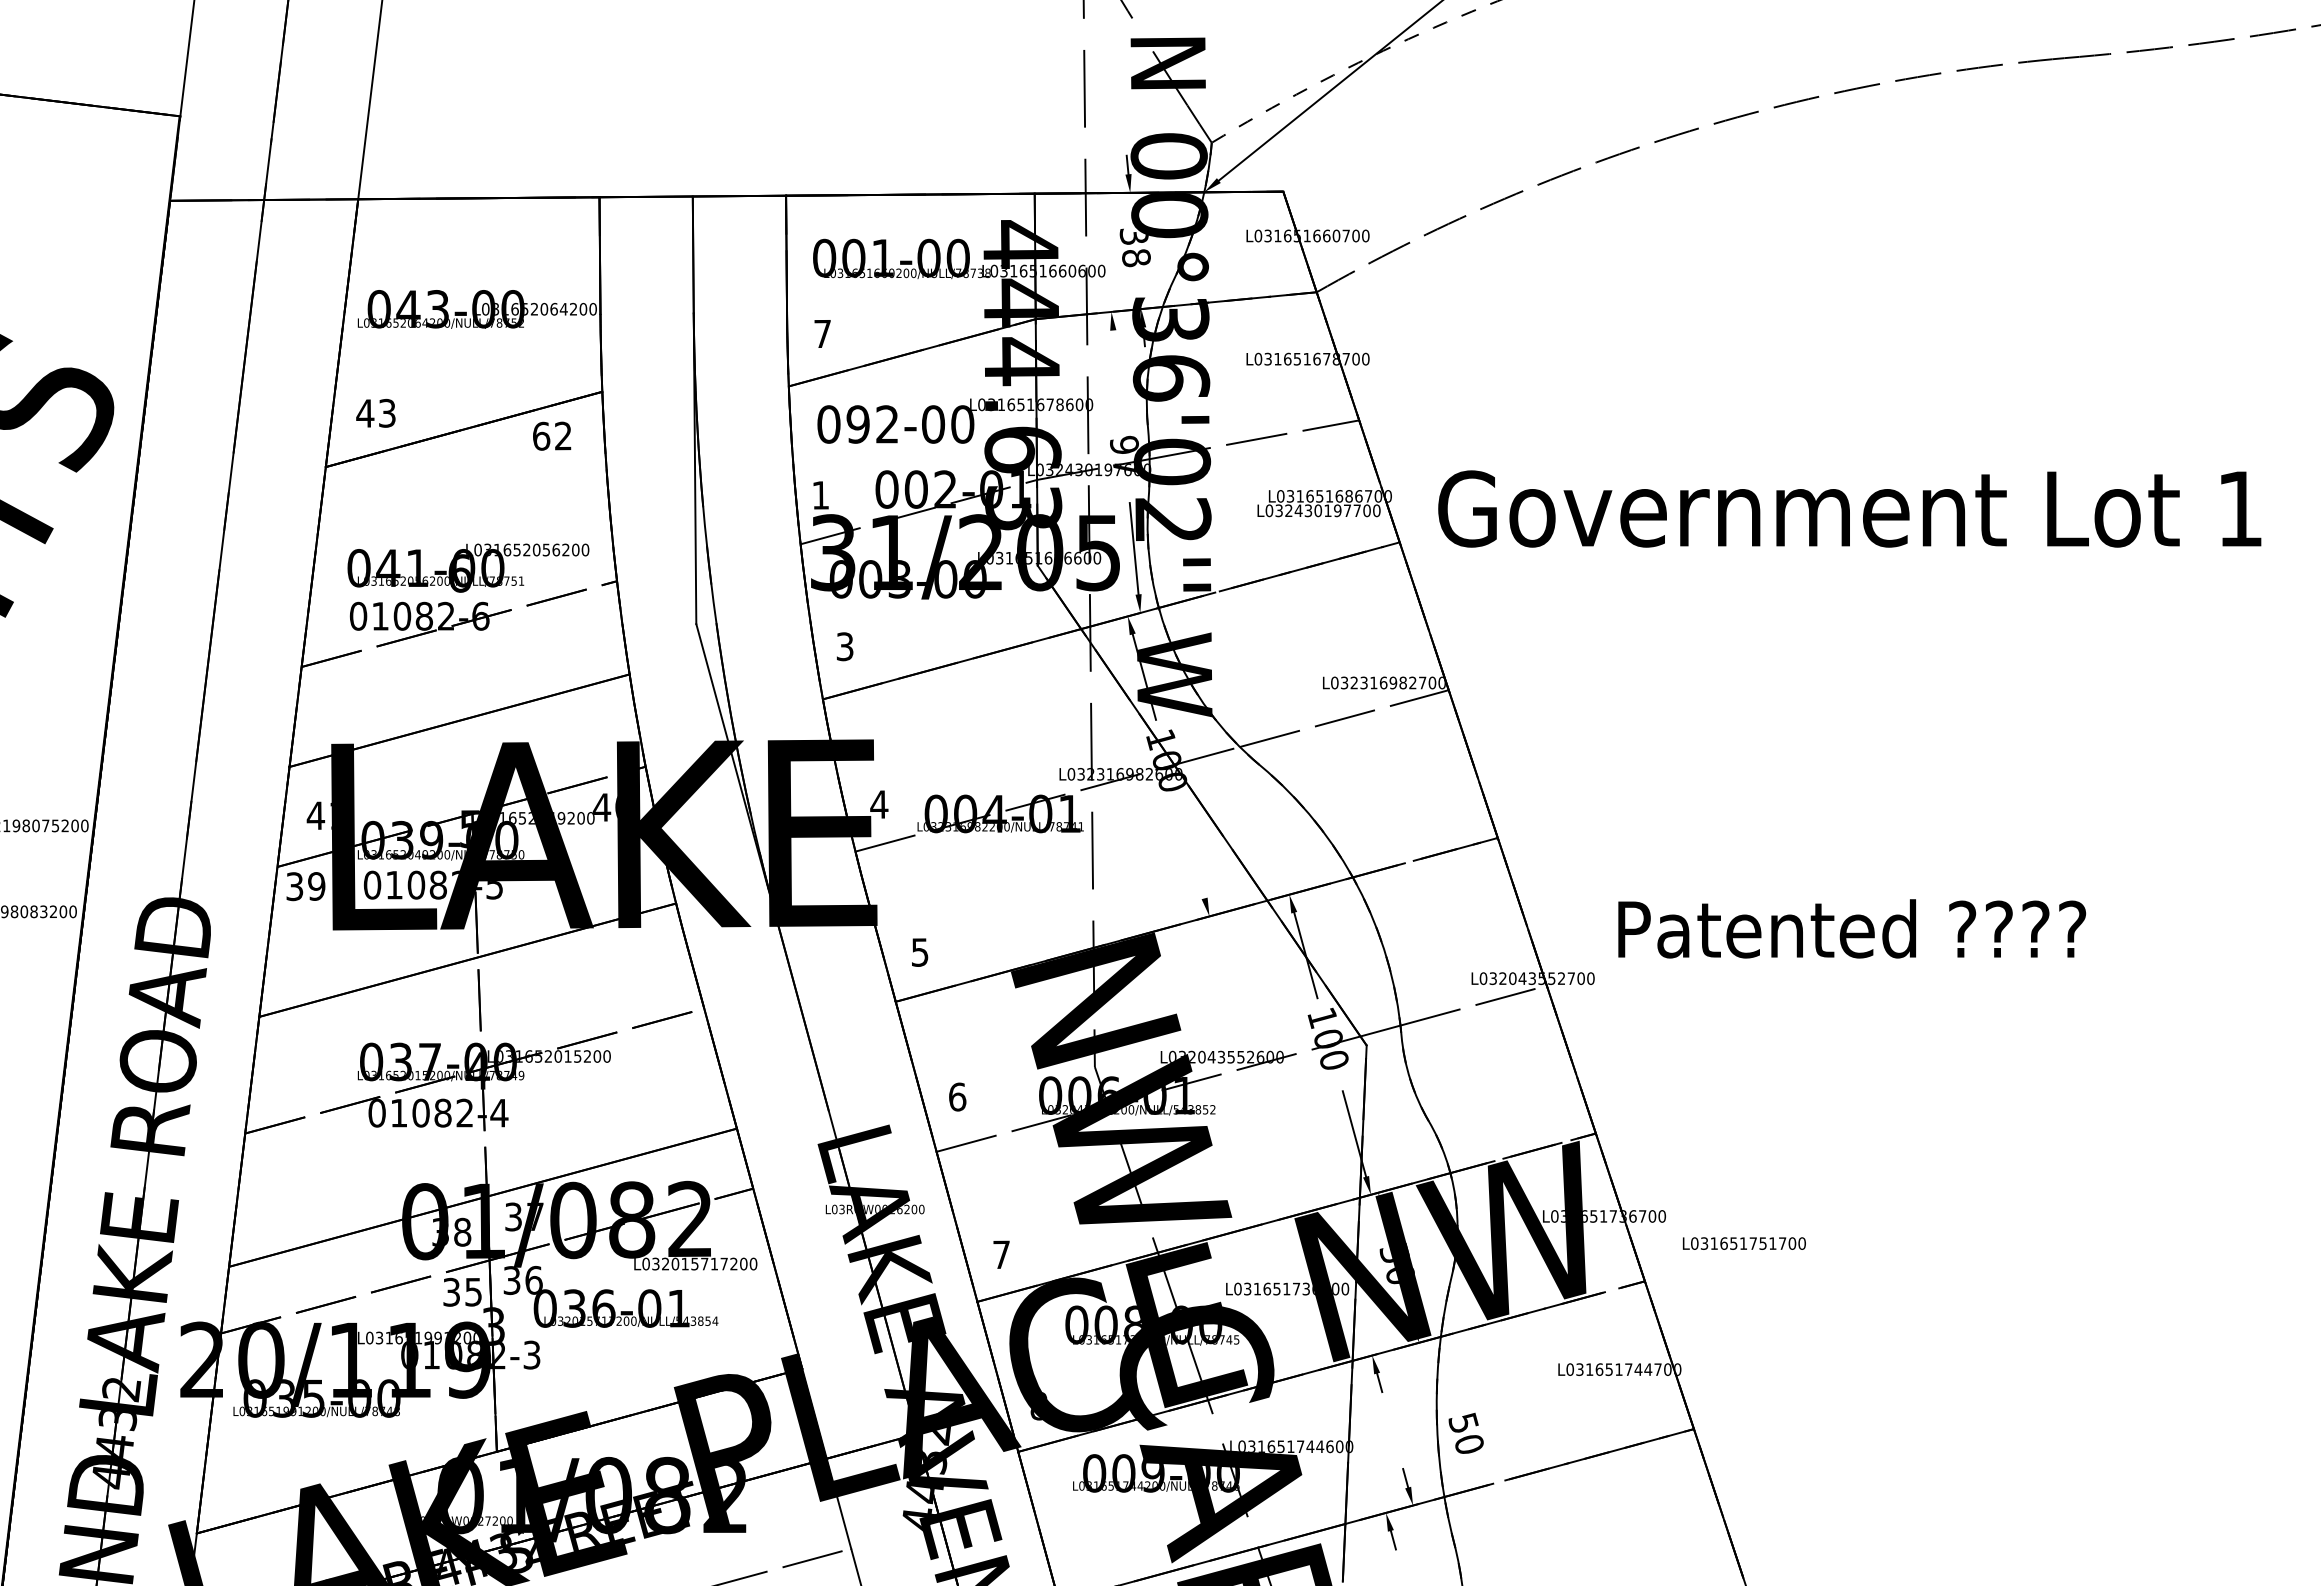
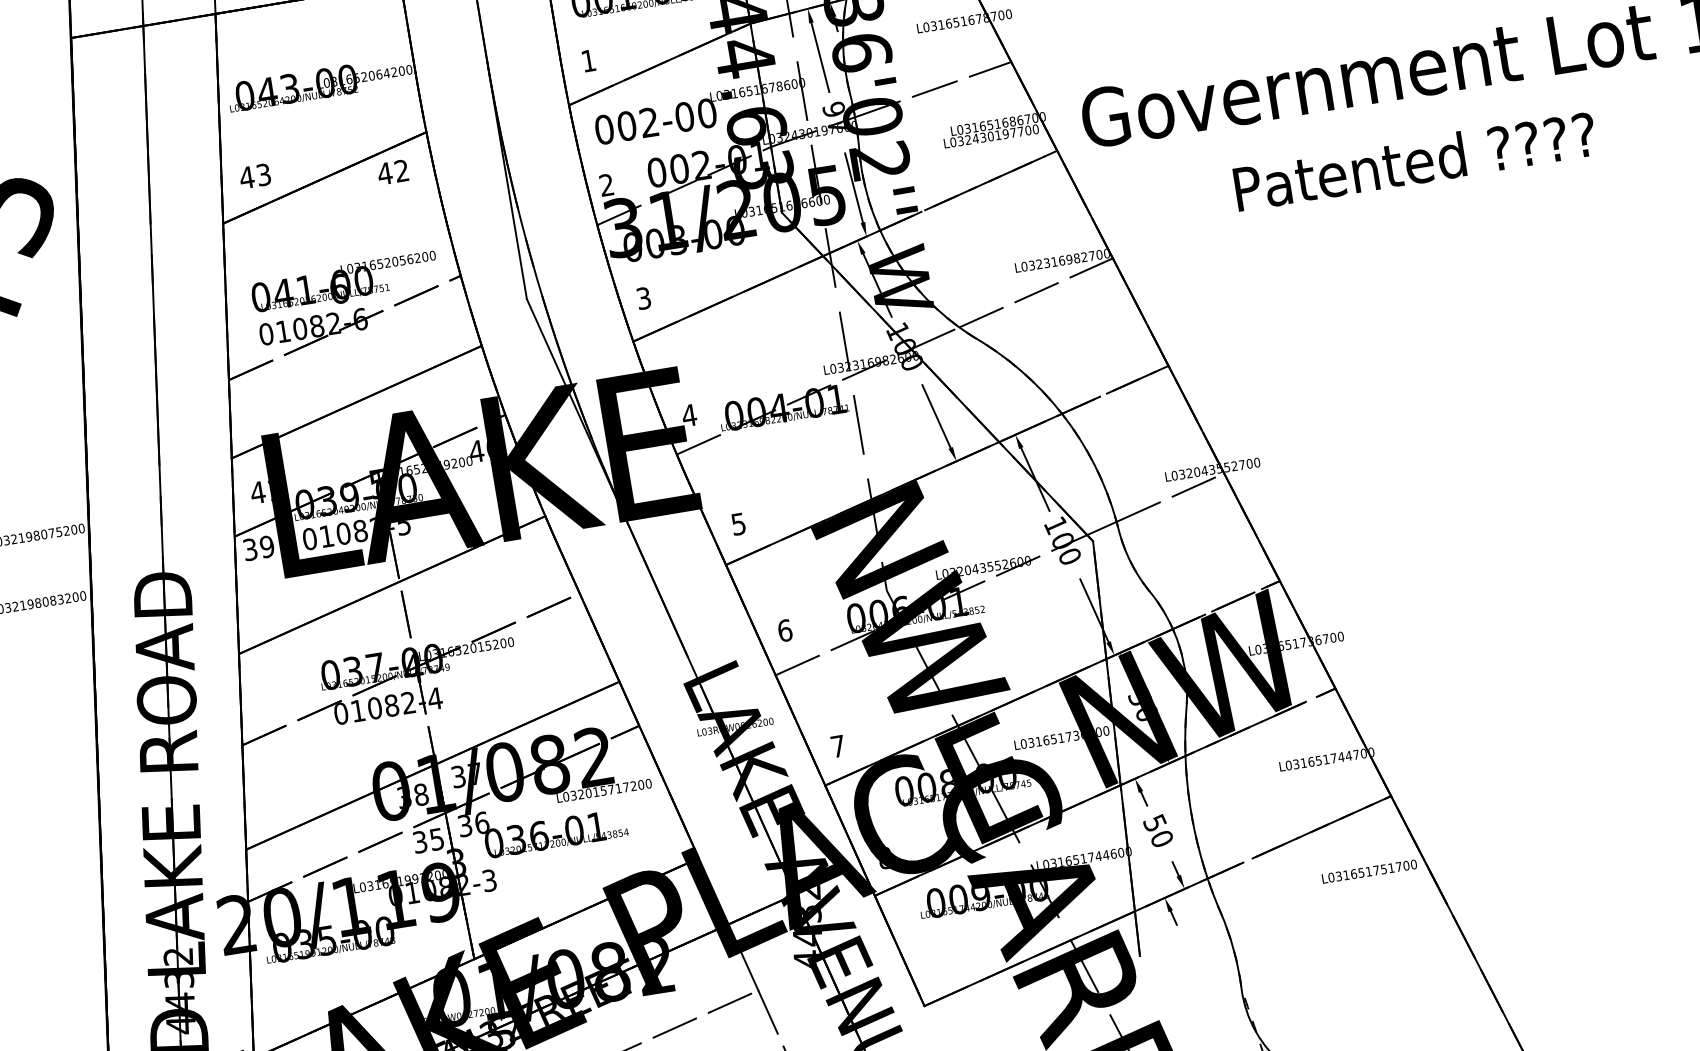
text: (822, 333) -> (588, 60), 7 -> 1
line: (1117, 375) -> (820, 56), added
text: (857, 424) -> (626, 126), 092-00 -> 002-00
text: (541, 435) -> (385, 173), 62 -> 42
text: (820, 495) -> (606, 185), 1 -> 2
line: (1192, 855) -> (936, 416), added
text: (1852, 928) -> (1415, 161), moved
text: (1744, 1243) -> (1369, 871), moved
text: (1465, 1432) -> (1157, 830), moved

